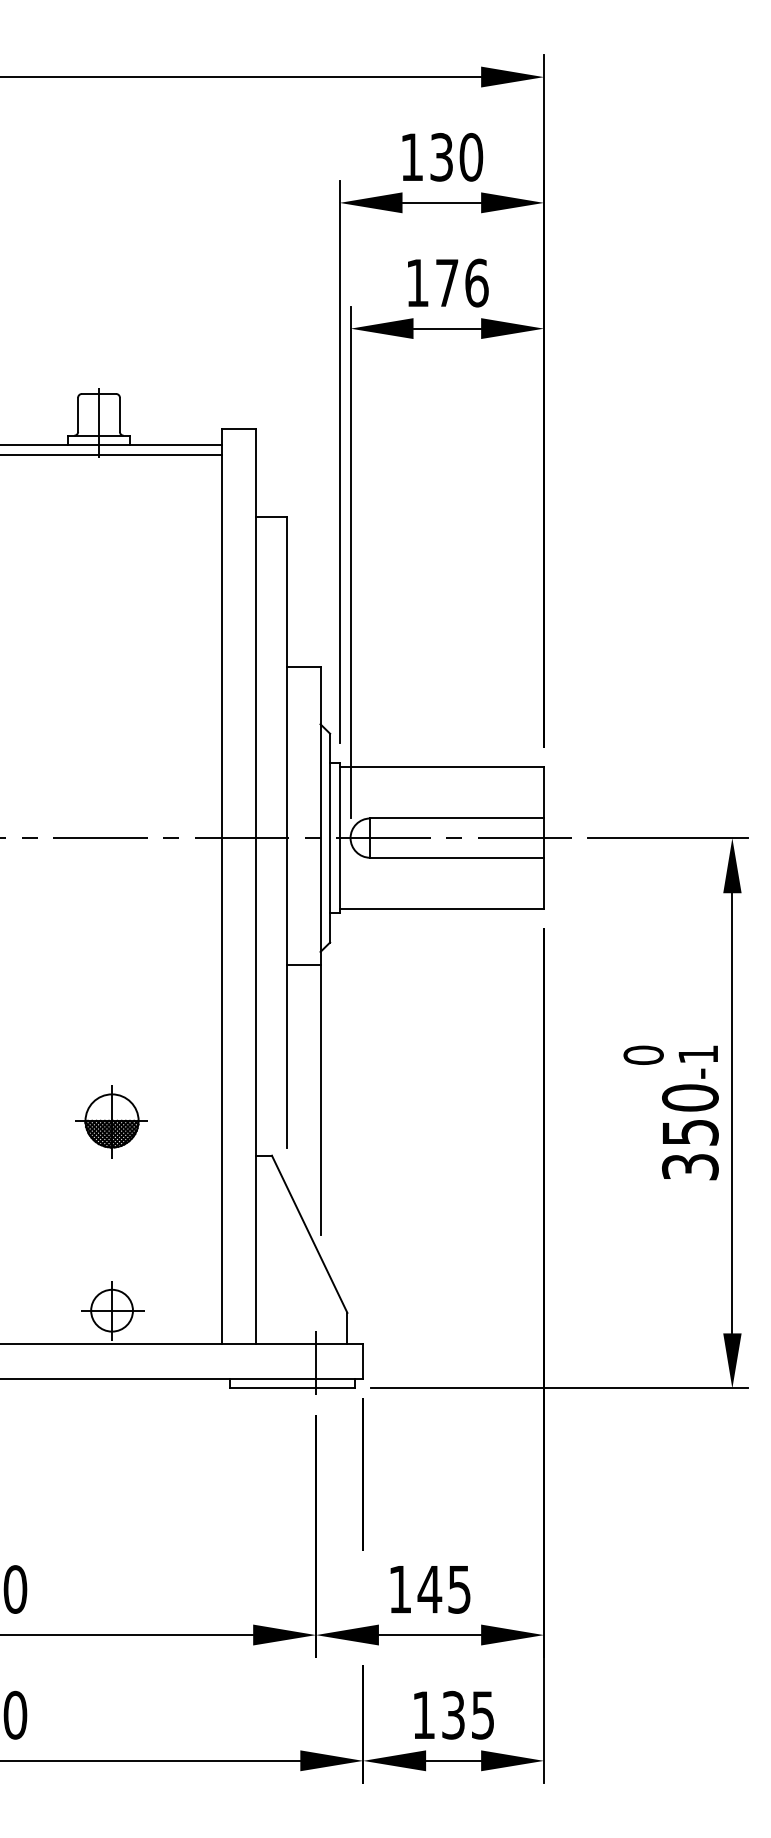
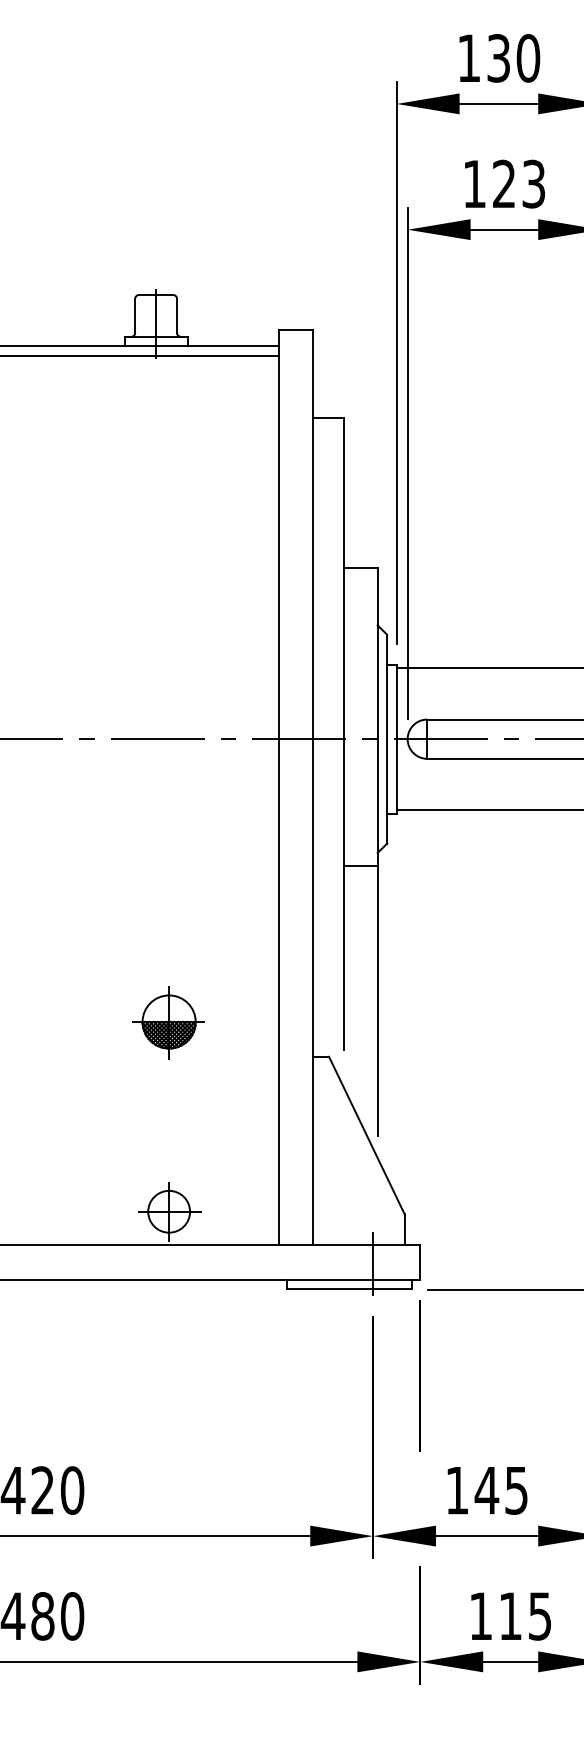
text: (462, 282) -> (519, 183), 176 -> 123
text: (453, 1714) -> (510, 1615), 135 -> 115

